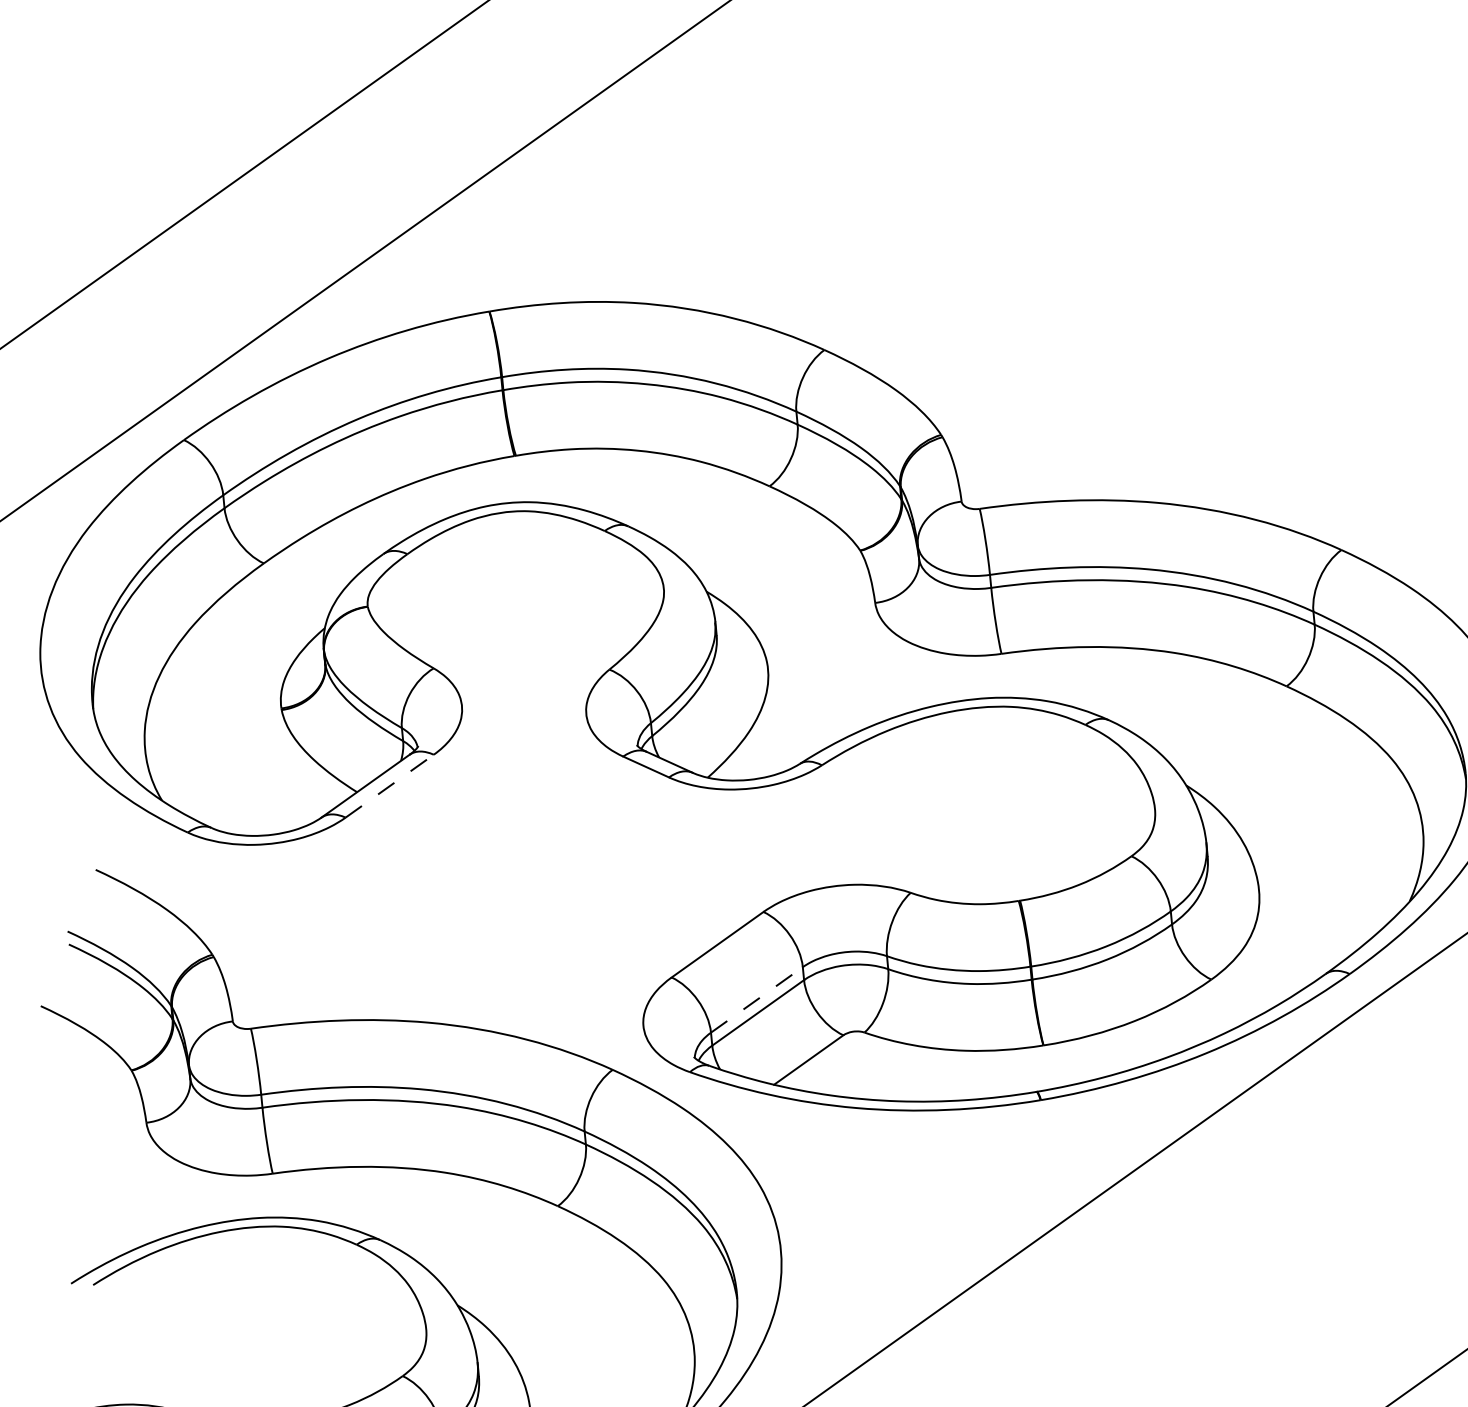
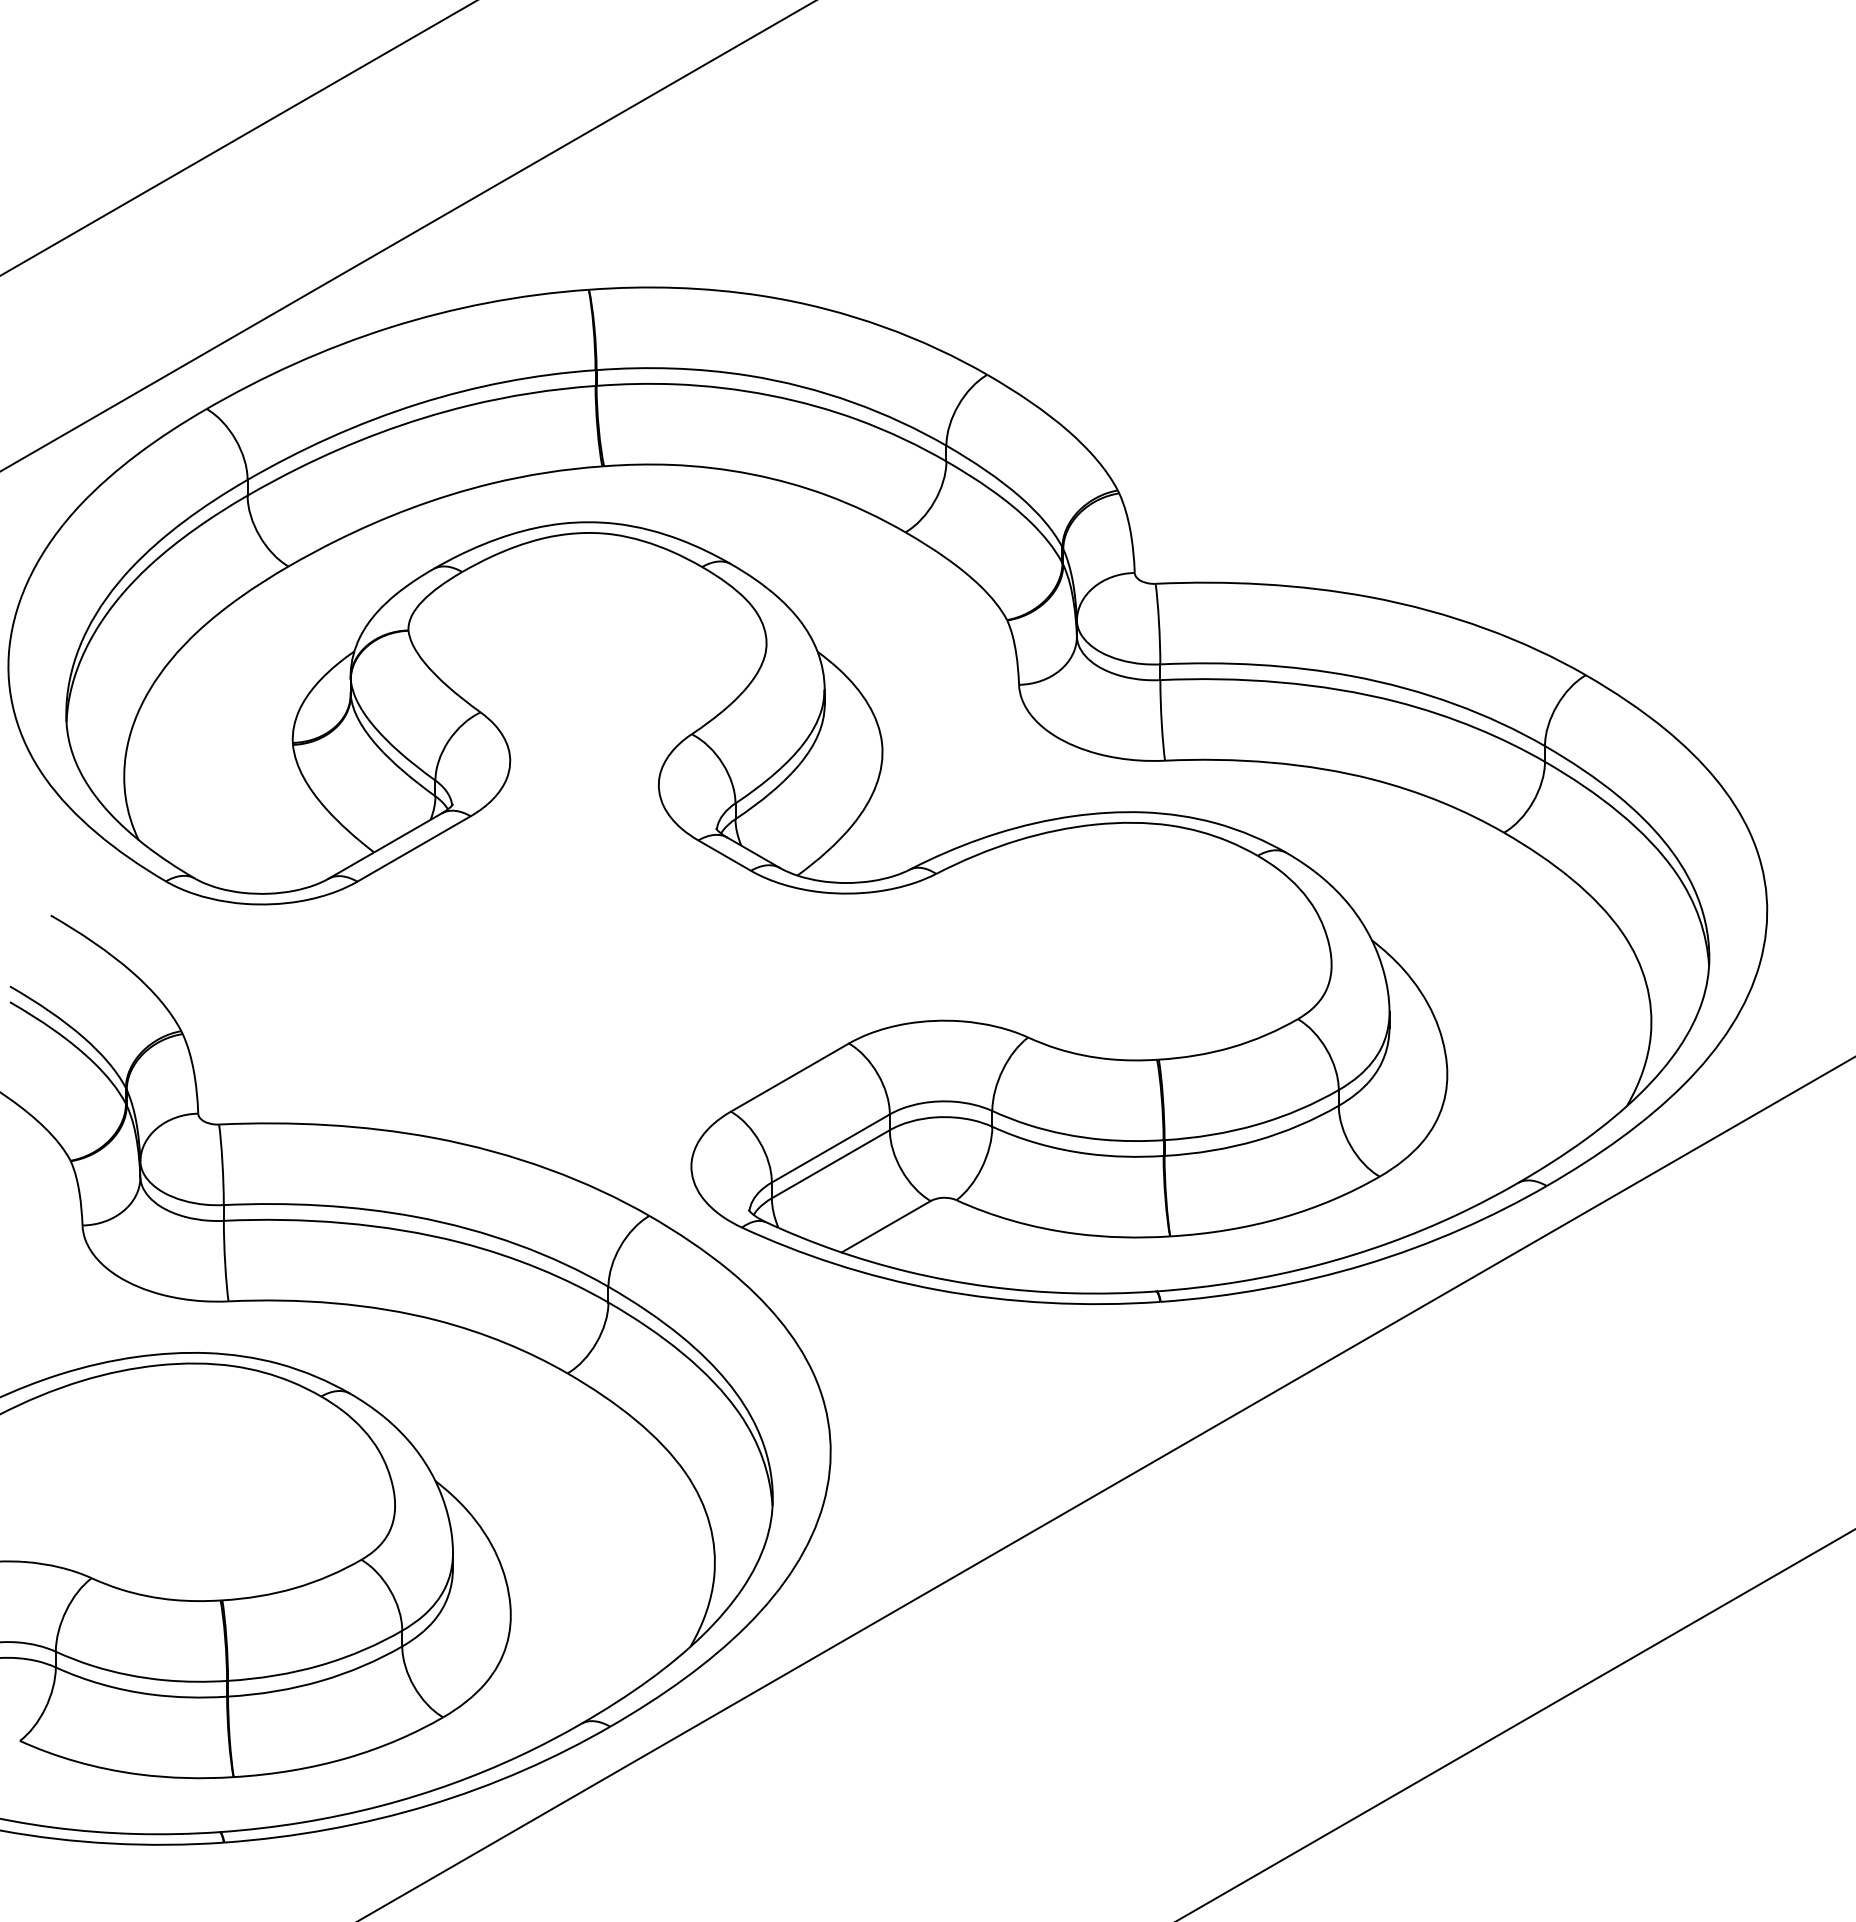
line: (390, 785) -> (414, 848), dashed -> solid
line: (757, 999) -> (831, 1148), dashed -> solid

